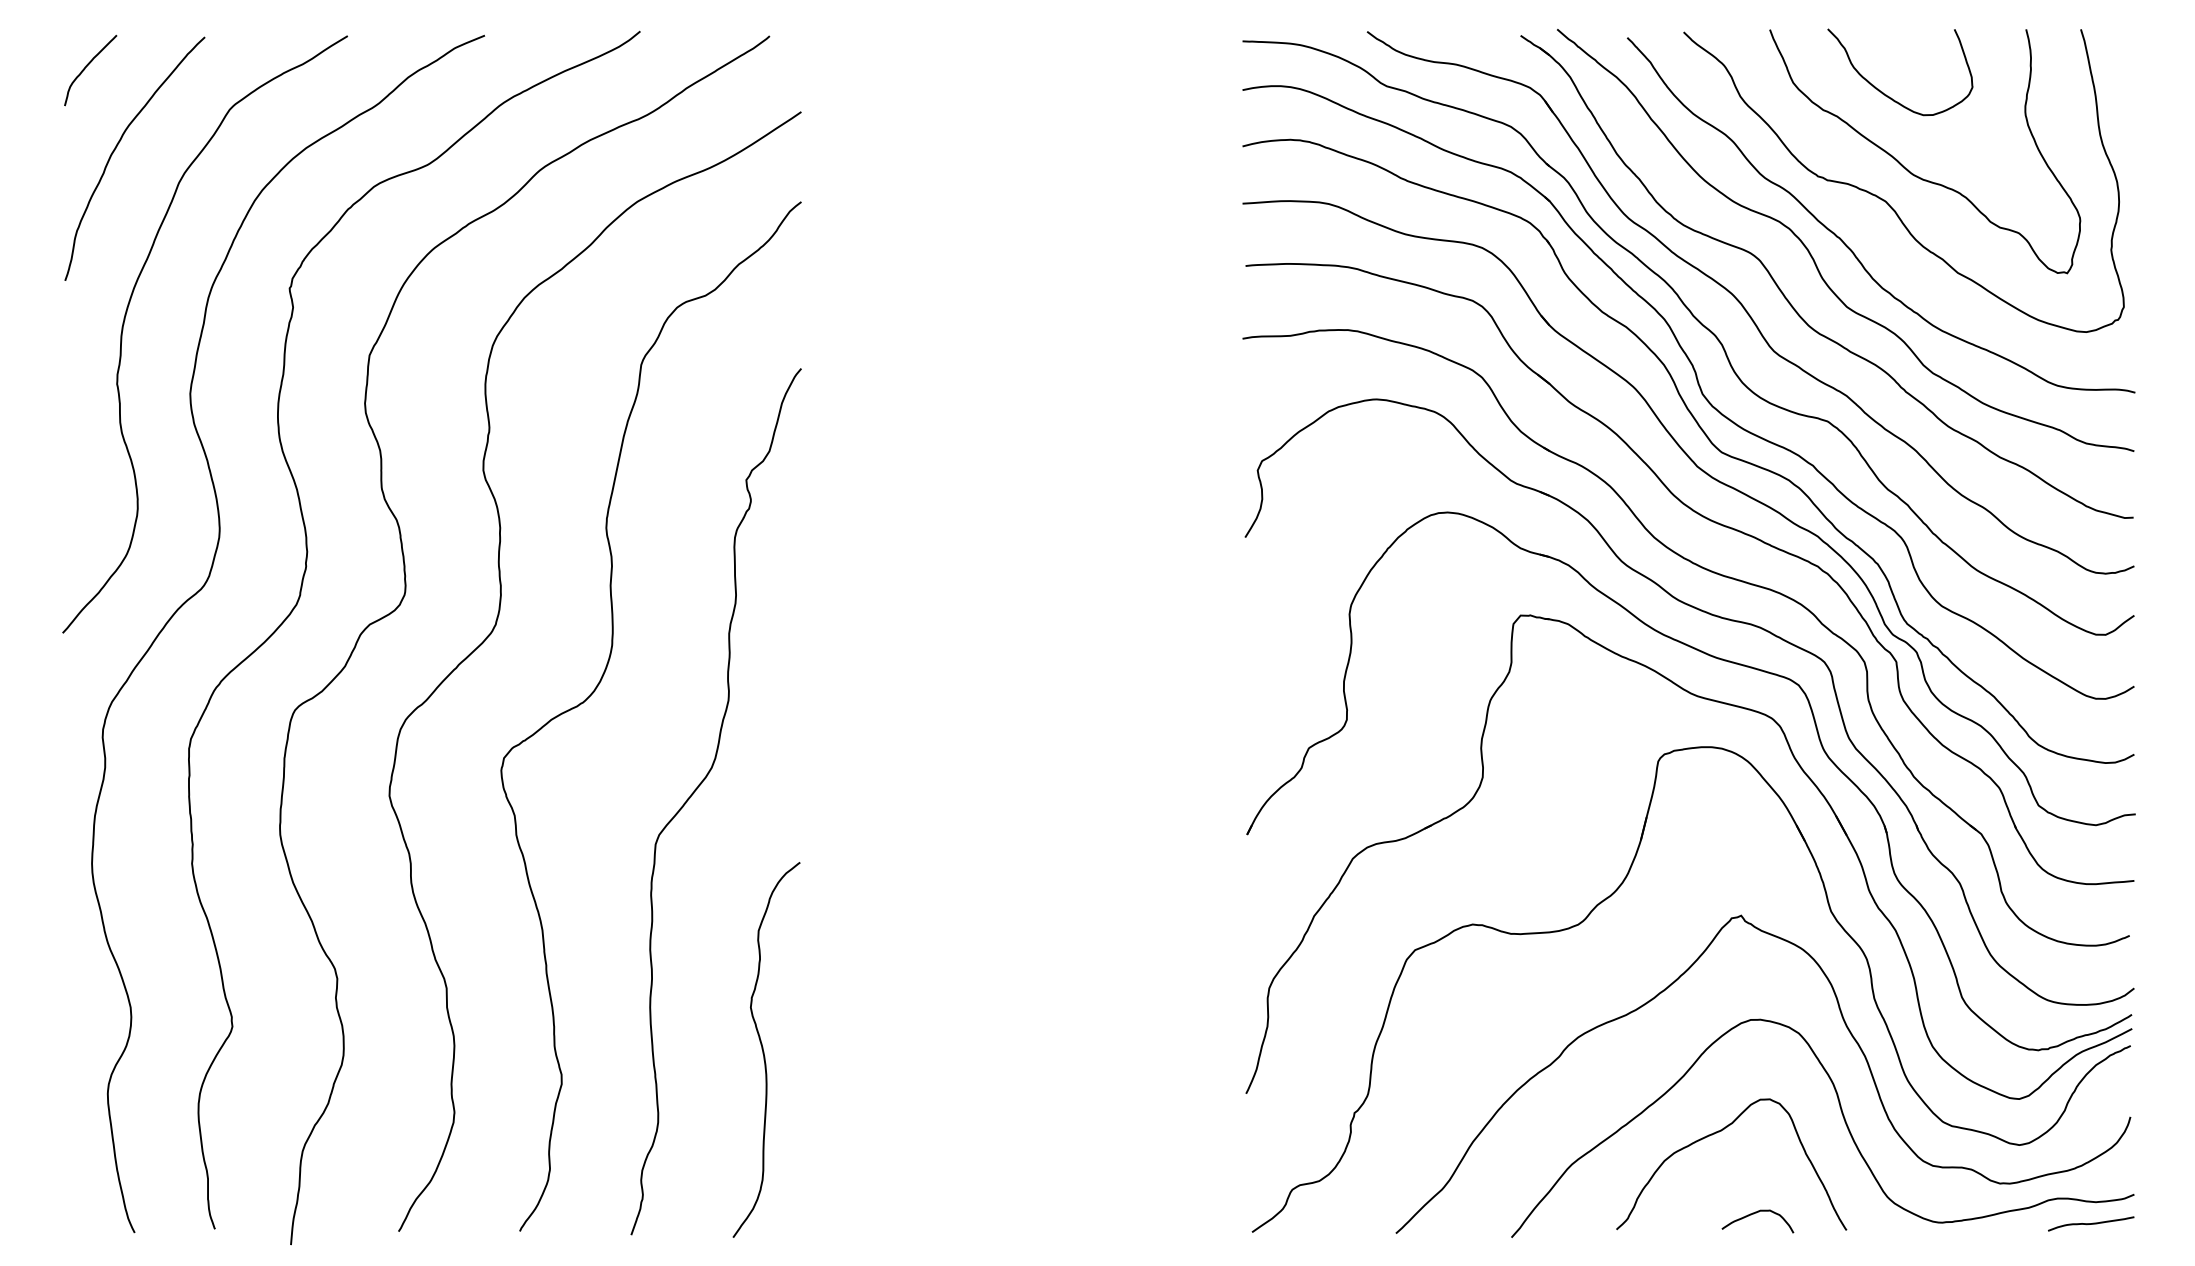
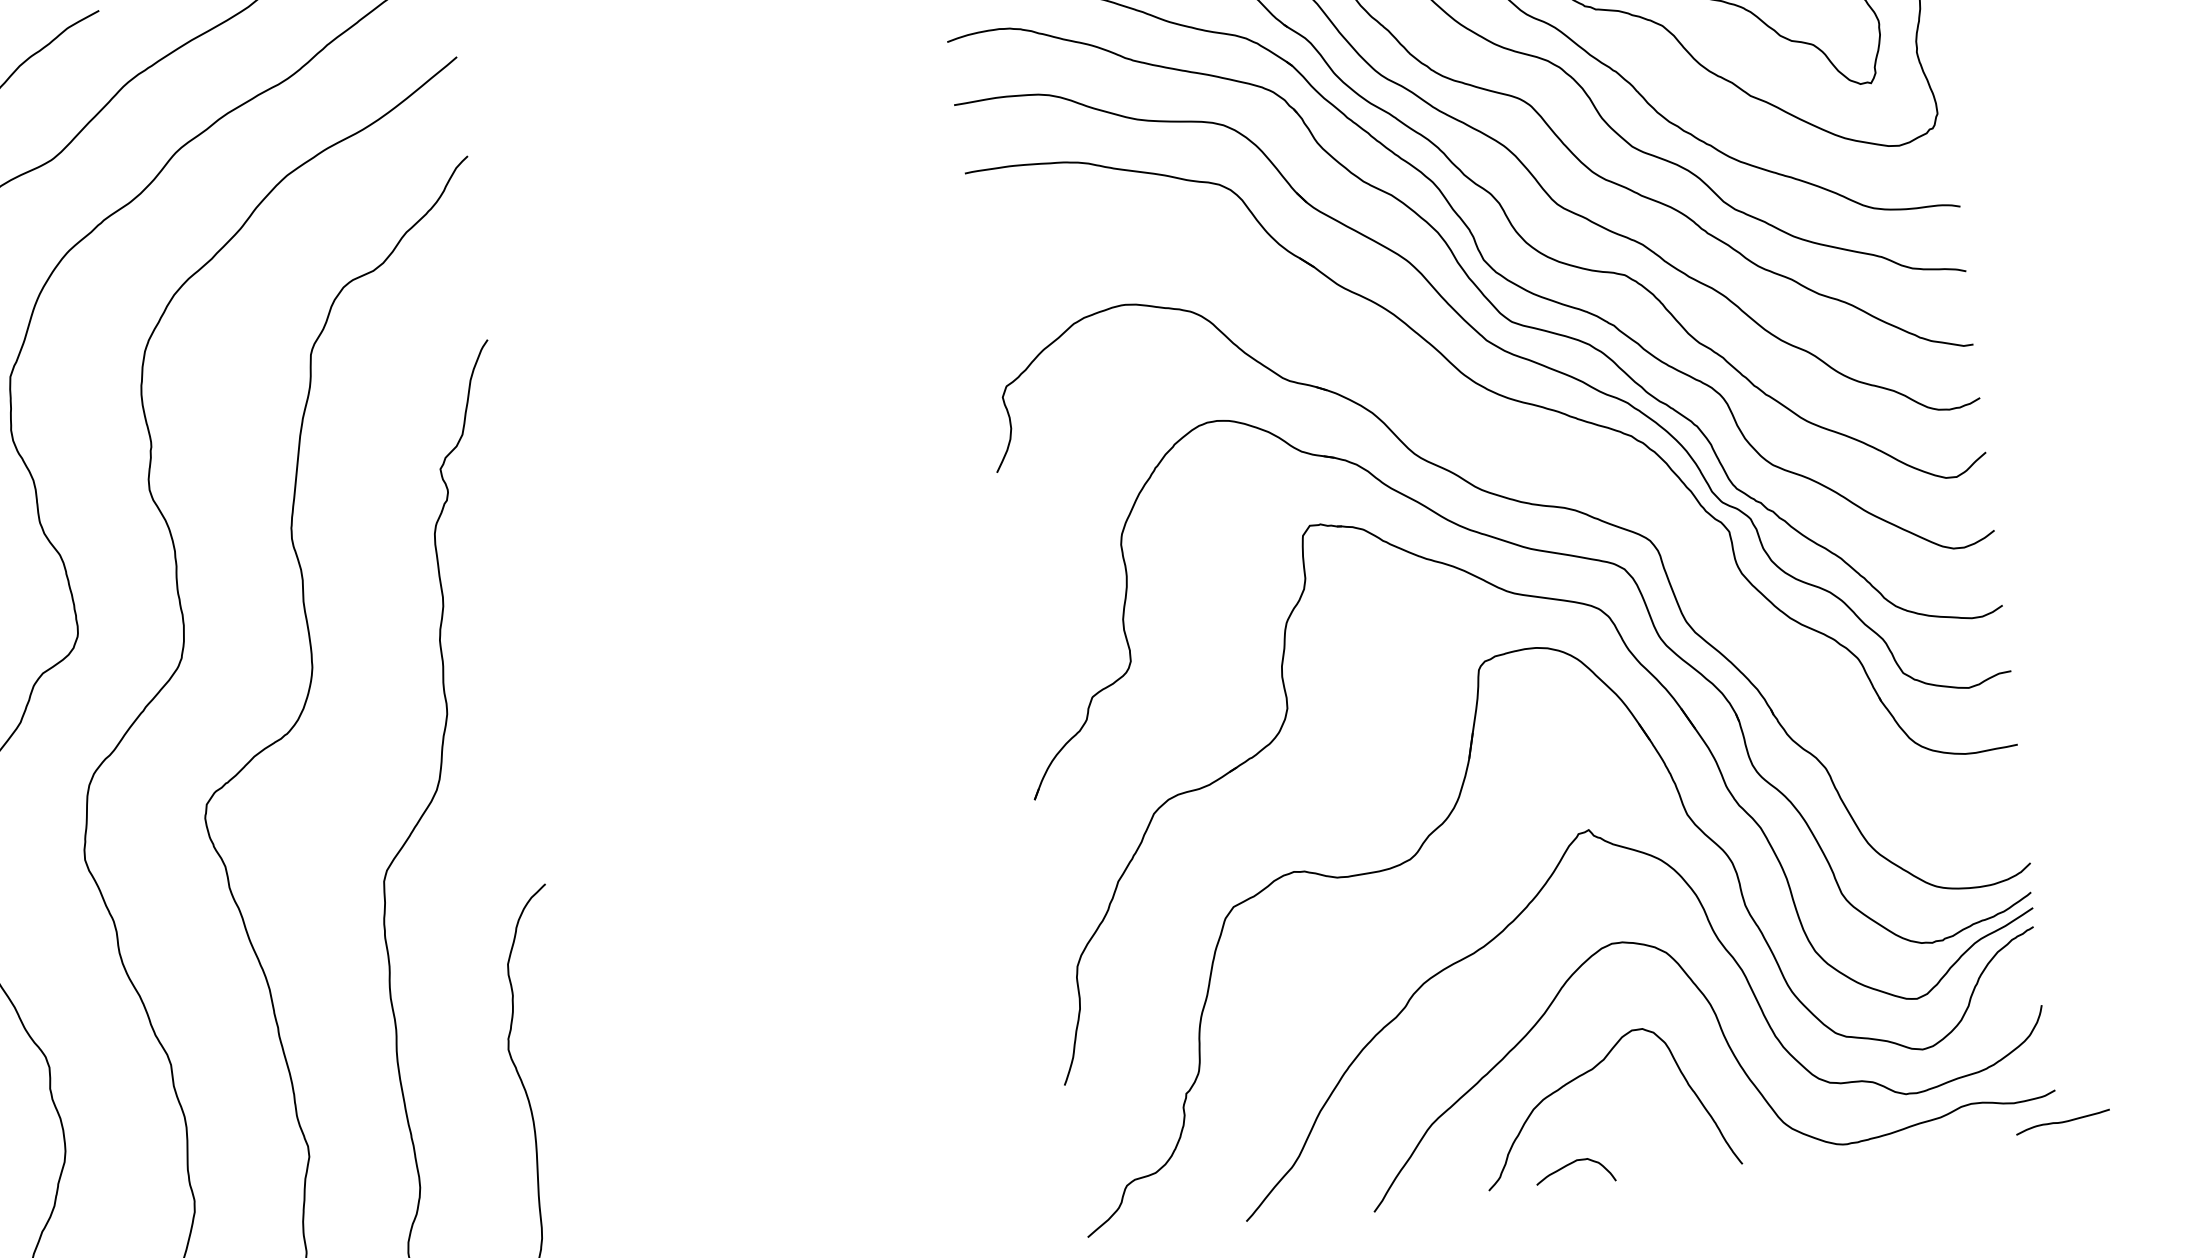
part: (1713, 573) -> (1517, 456), removed
curve: (1756, 1213) -> (1572, 1163), moved
curve: (2091, 1223) -> (2063, 1121), moved

